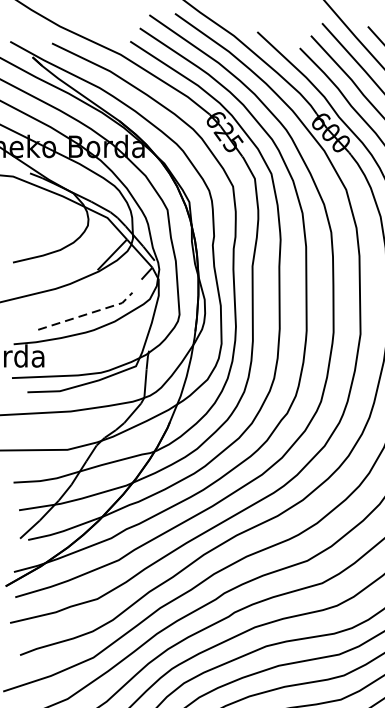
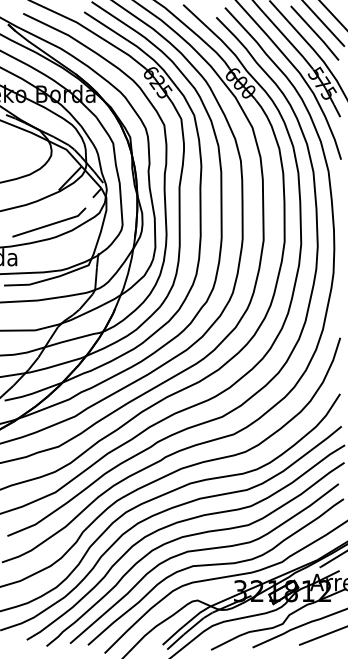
line: (88, 313) -> (51, 224), dashed -> solid

